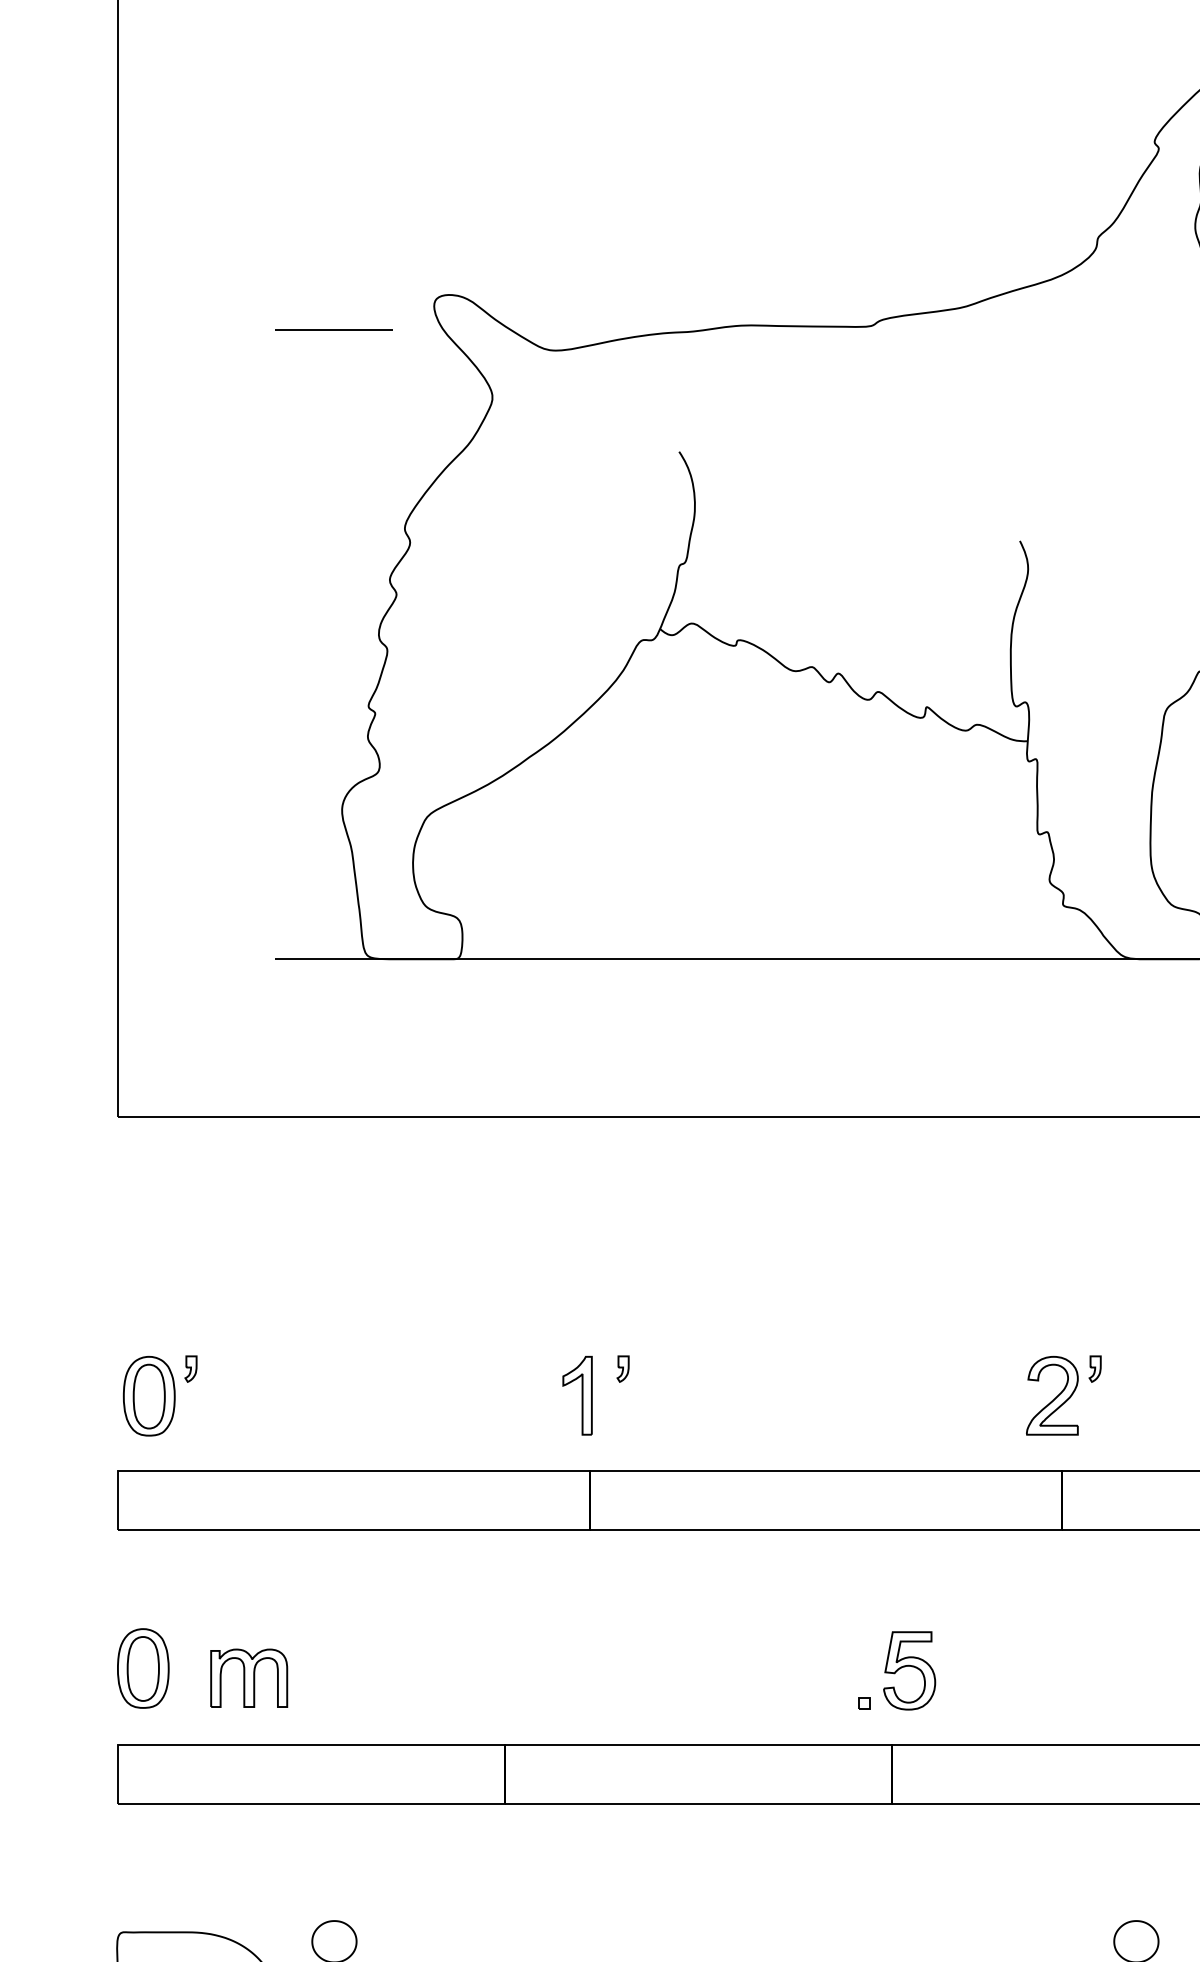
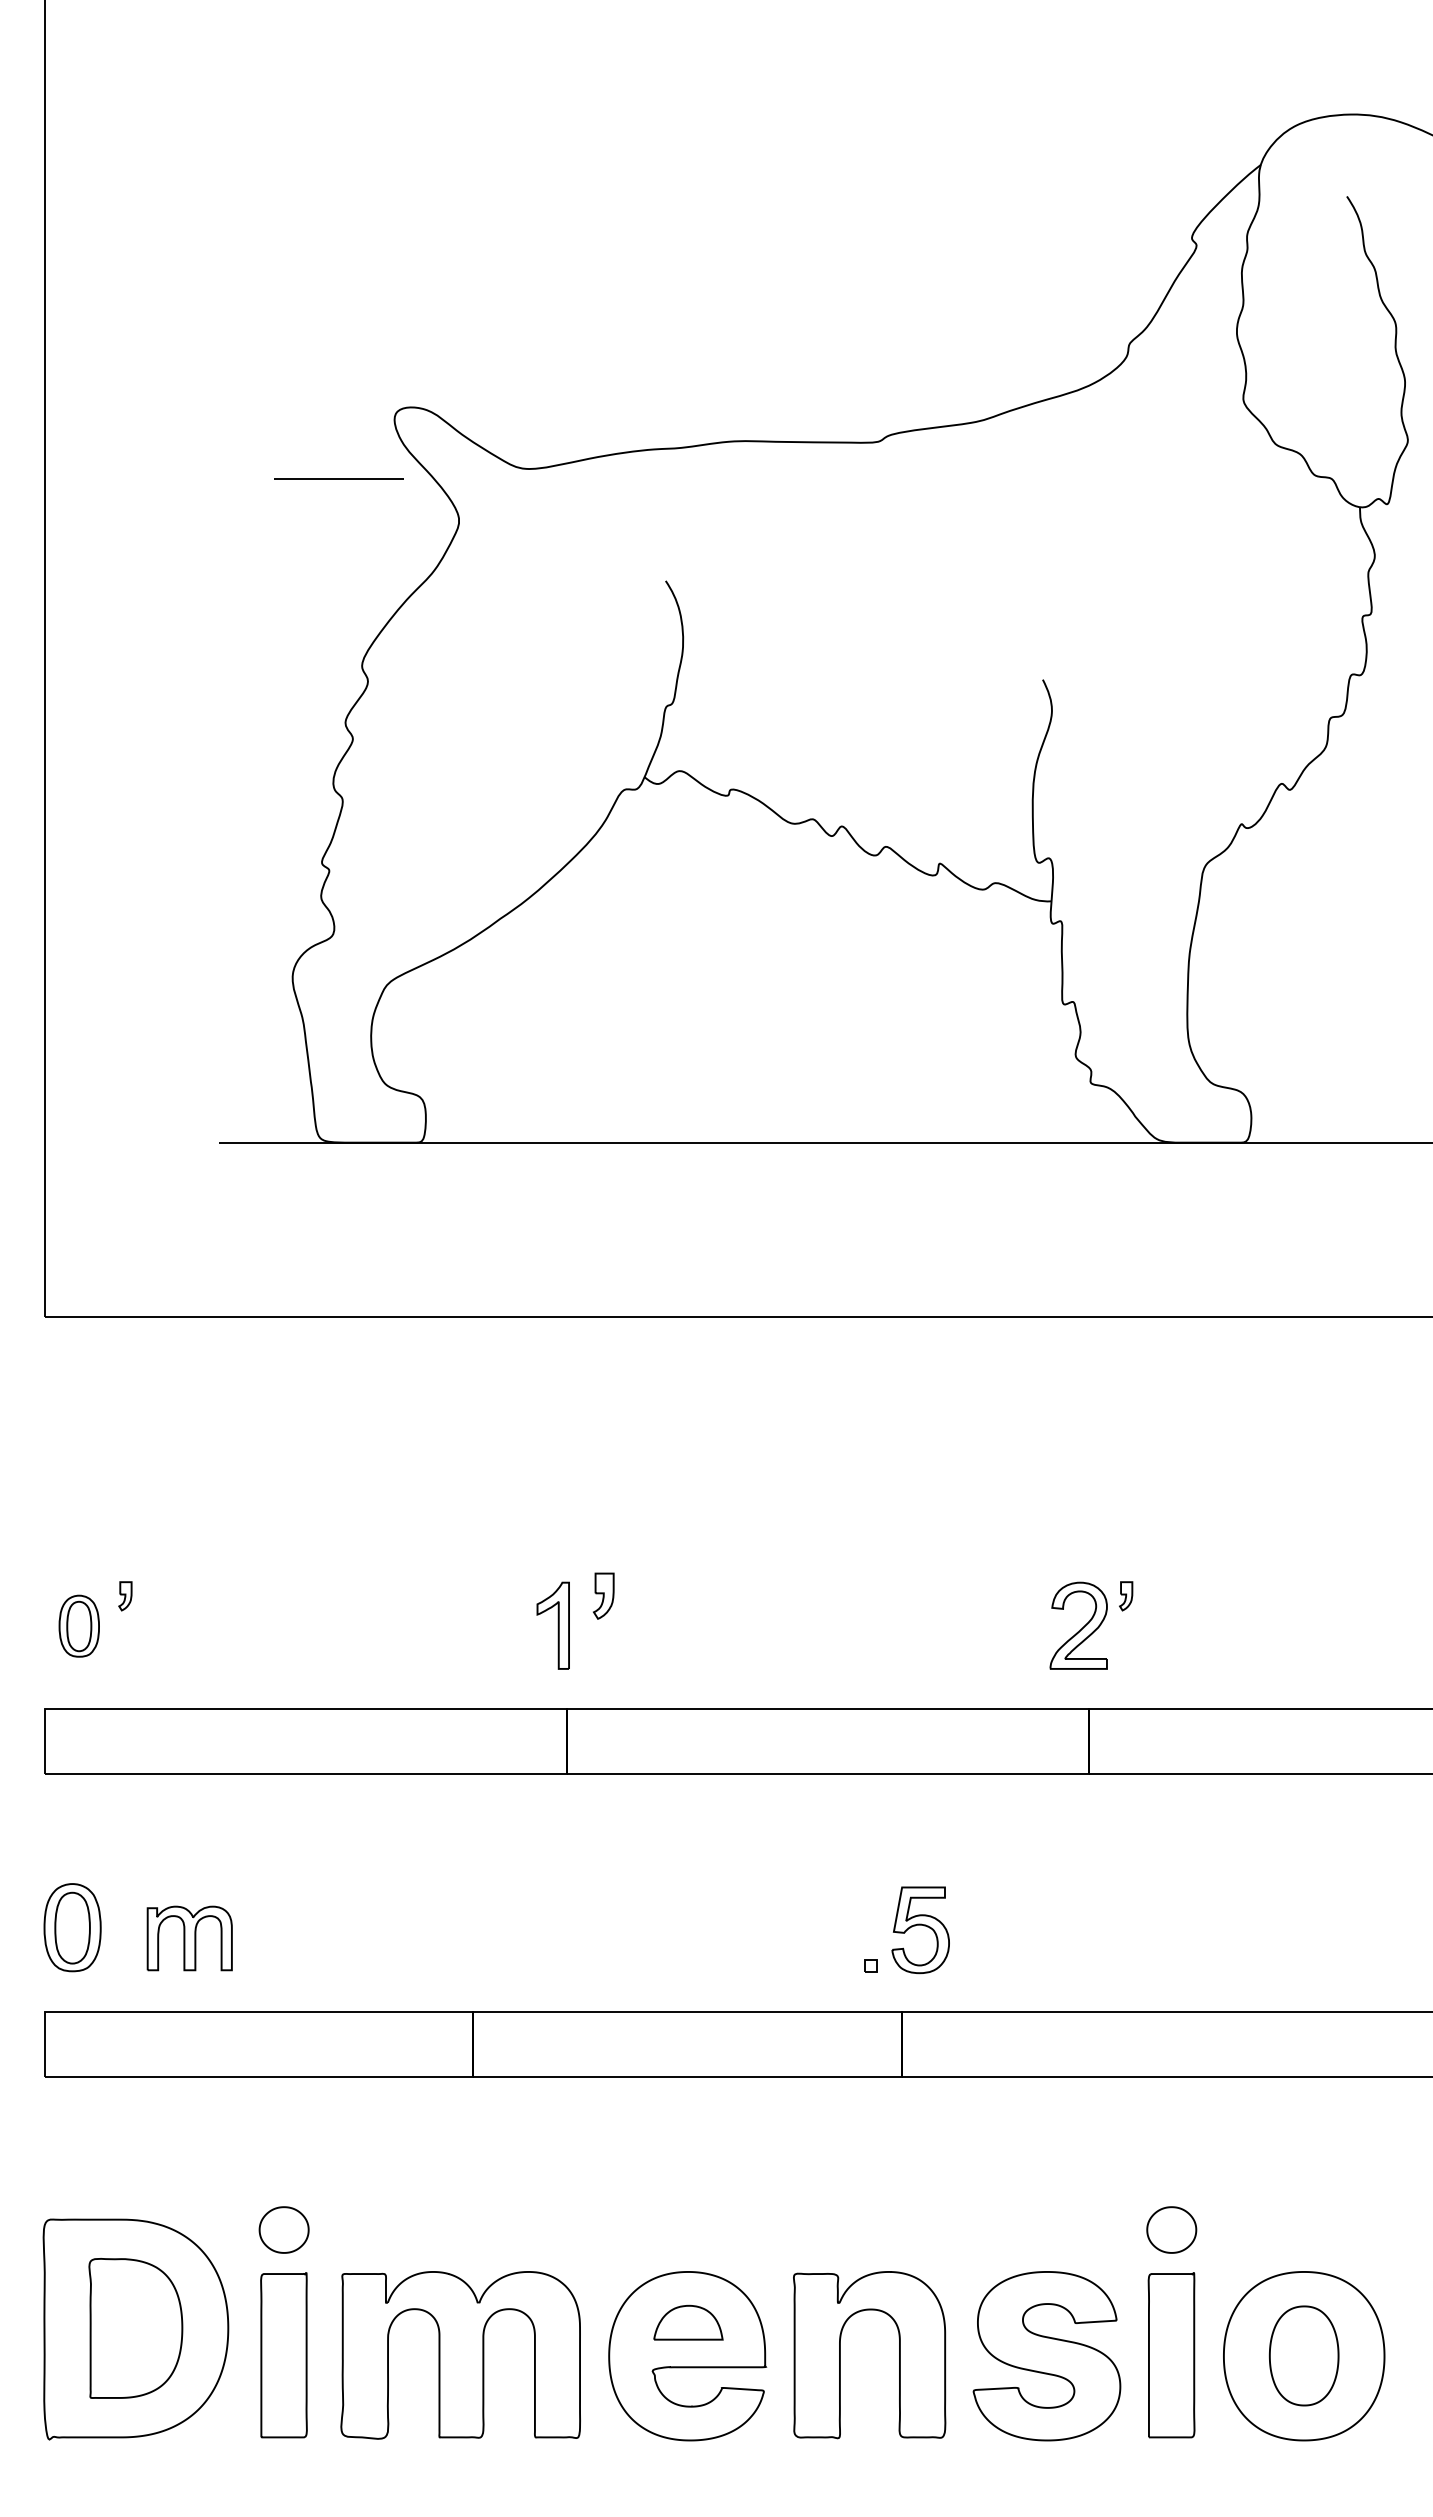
line: (333, 329) -> (338, 478), moved
part: (622, 1369) -> (603, 1596), size x1.6
part: (149, 1395) -> (79, 1625), size x0.7

